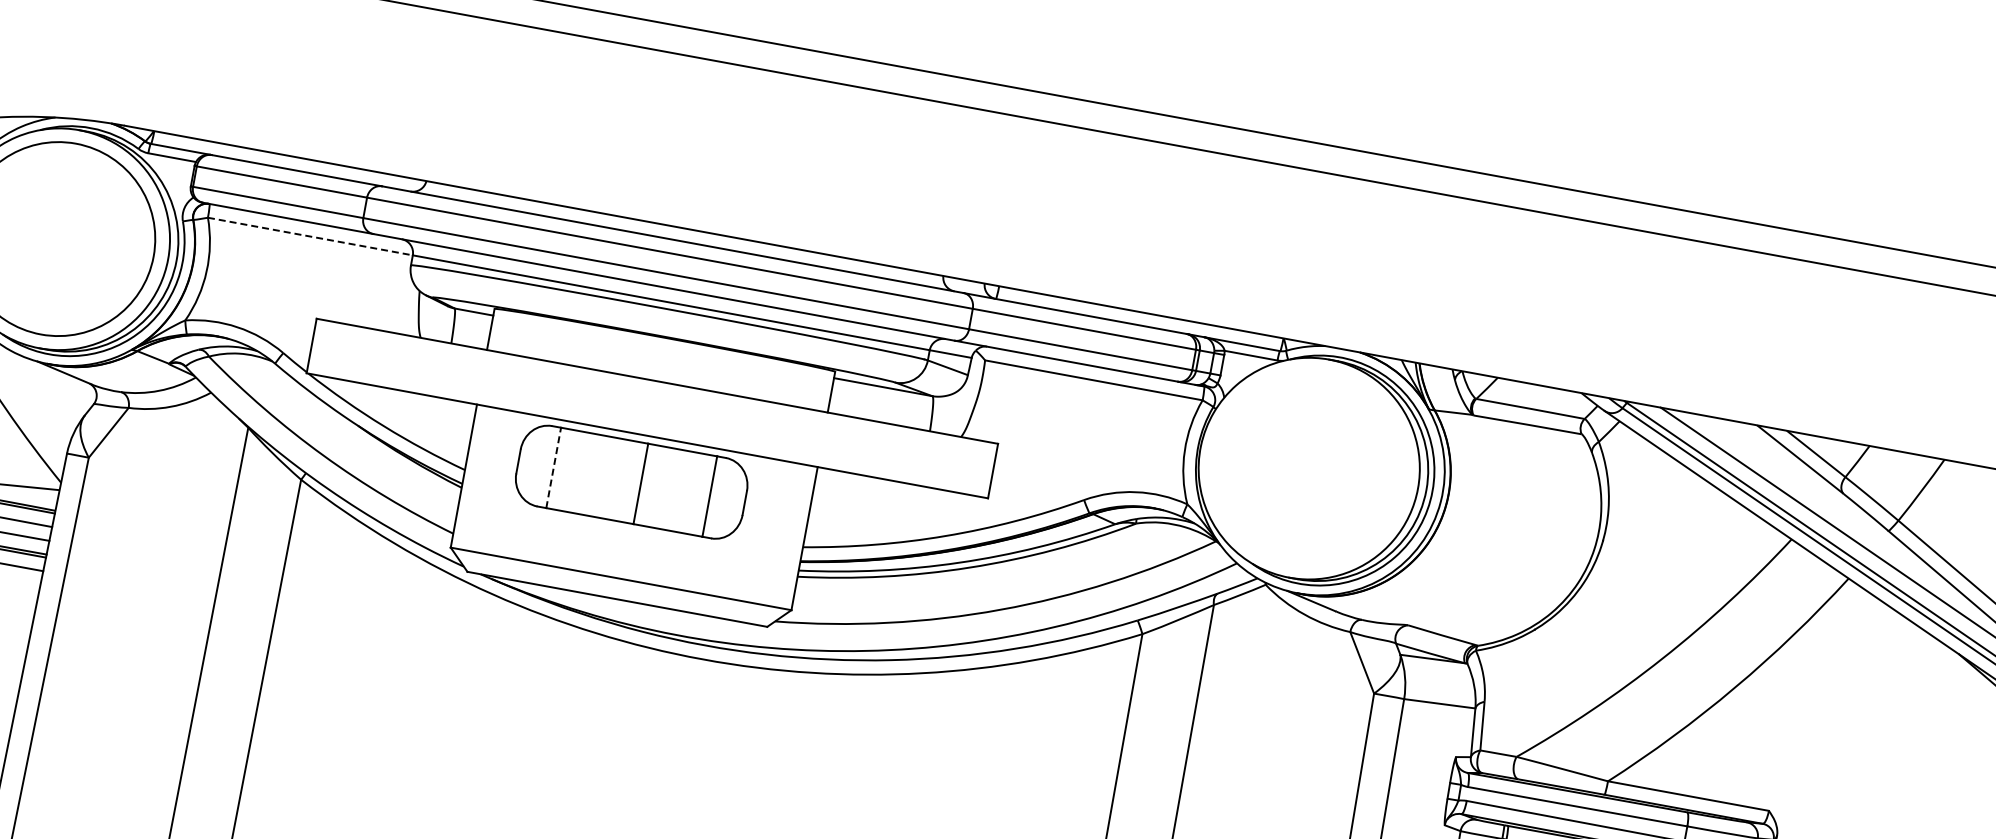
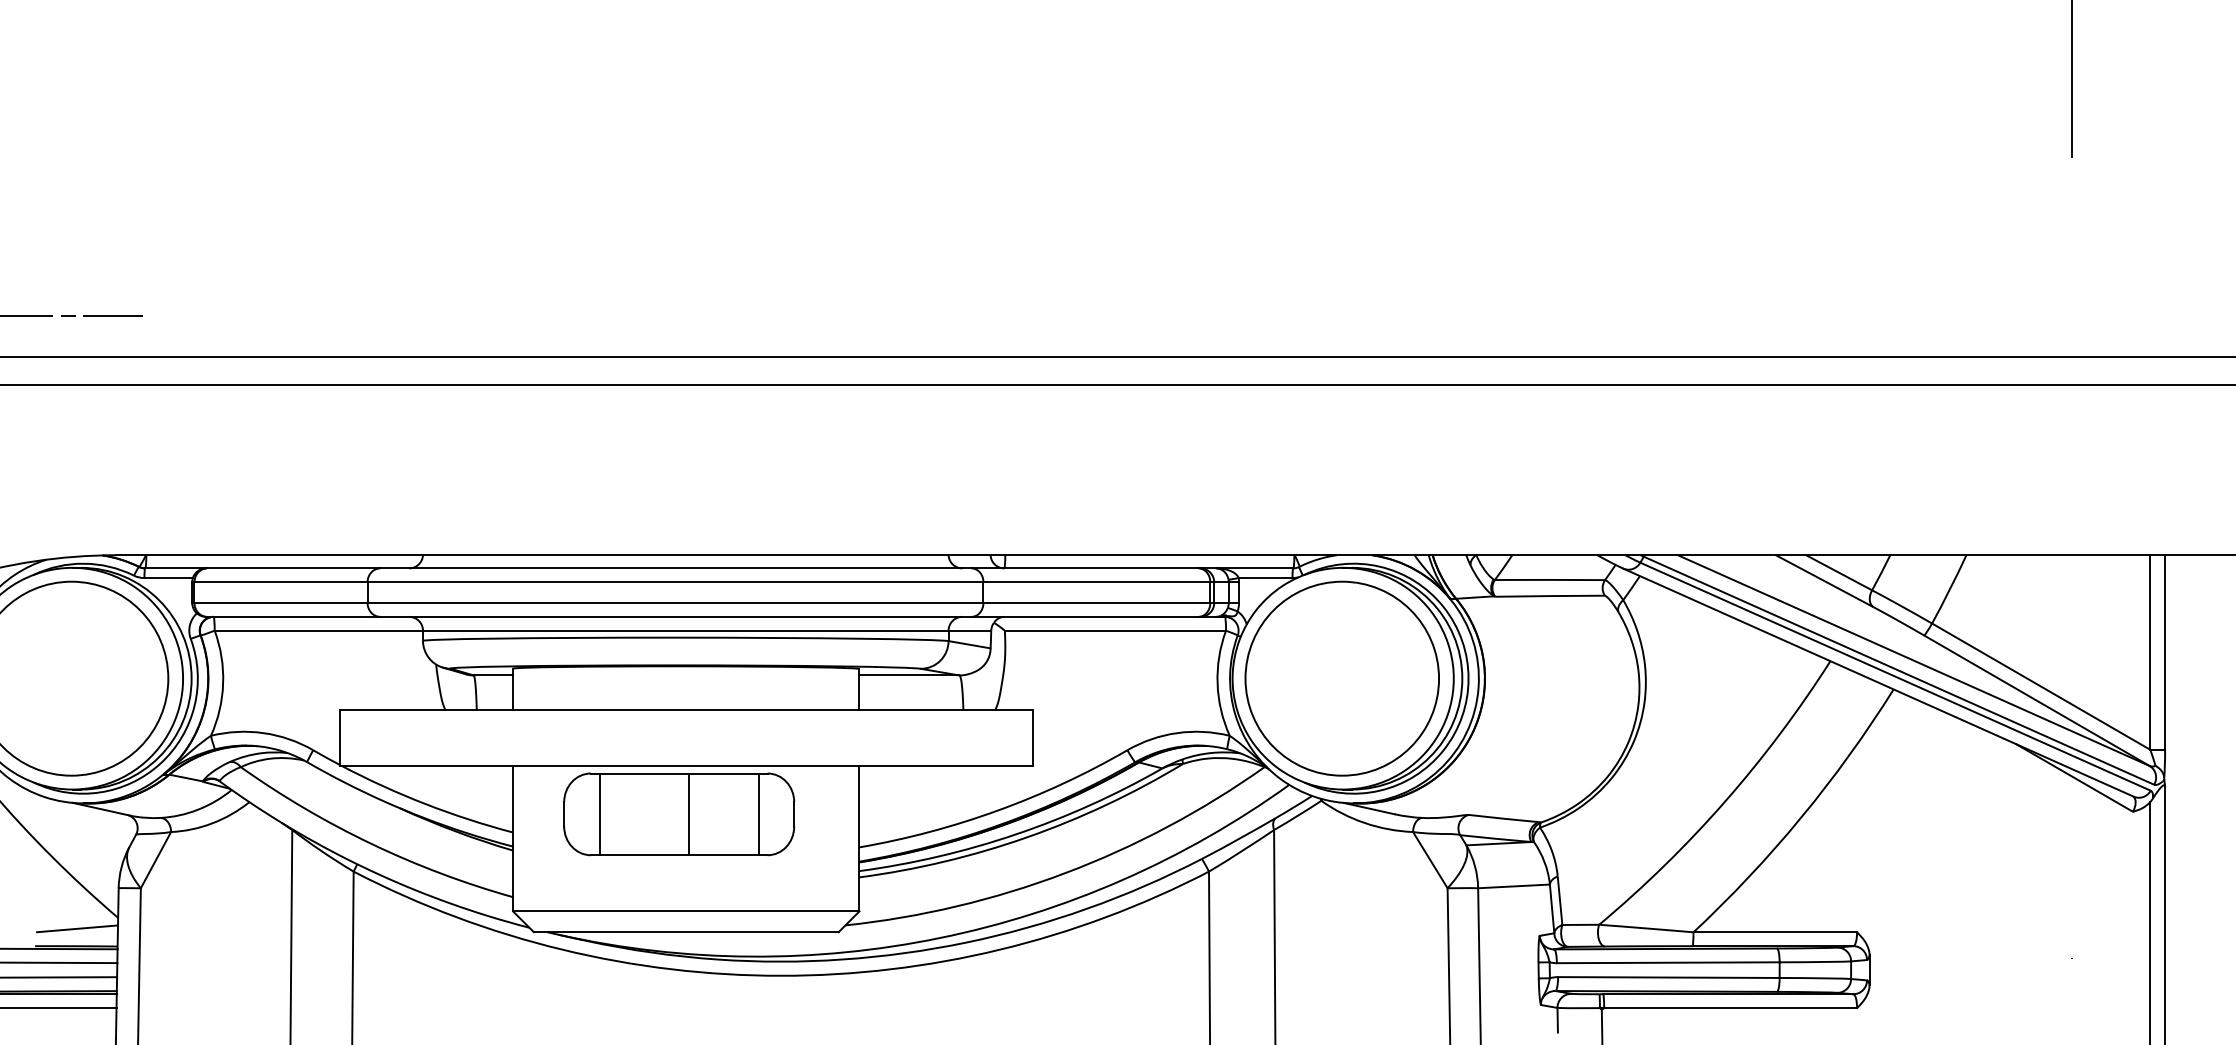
line: (311, 236) -> (319, 630), dashed -> solid
line: (553, 467) -> (599, 814), dashed -> solid
part: (1307, 468) -> (1341, 678), added

